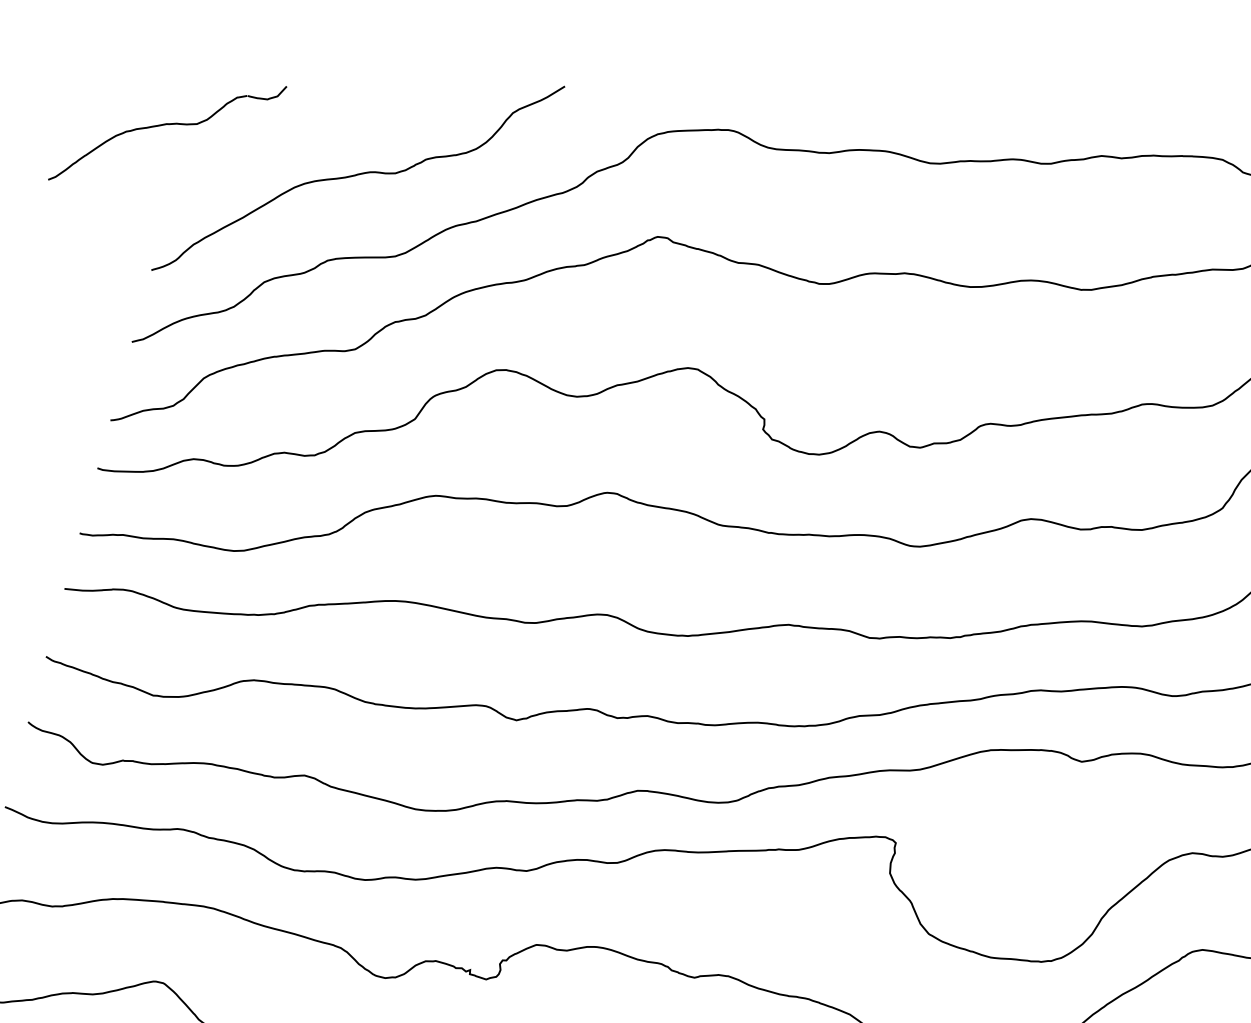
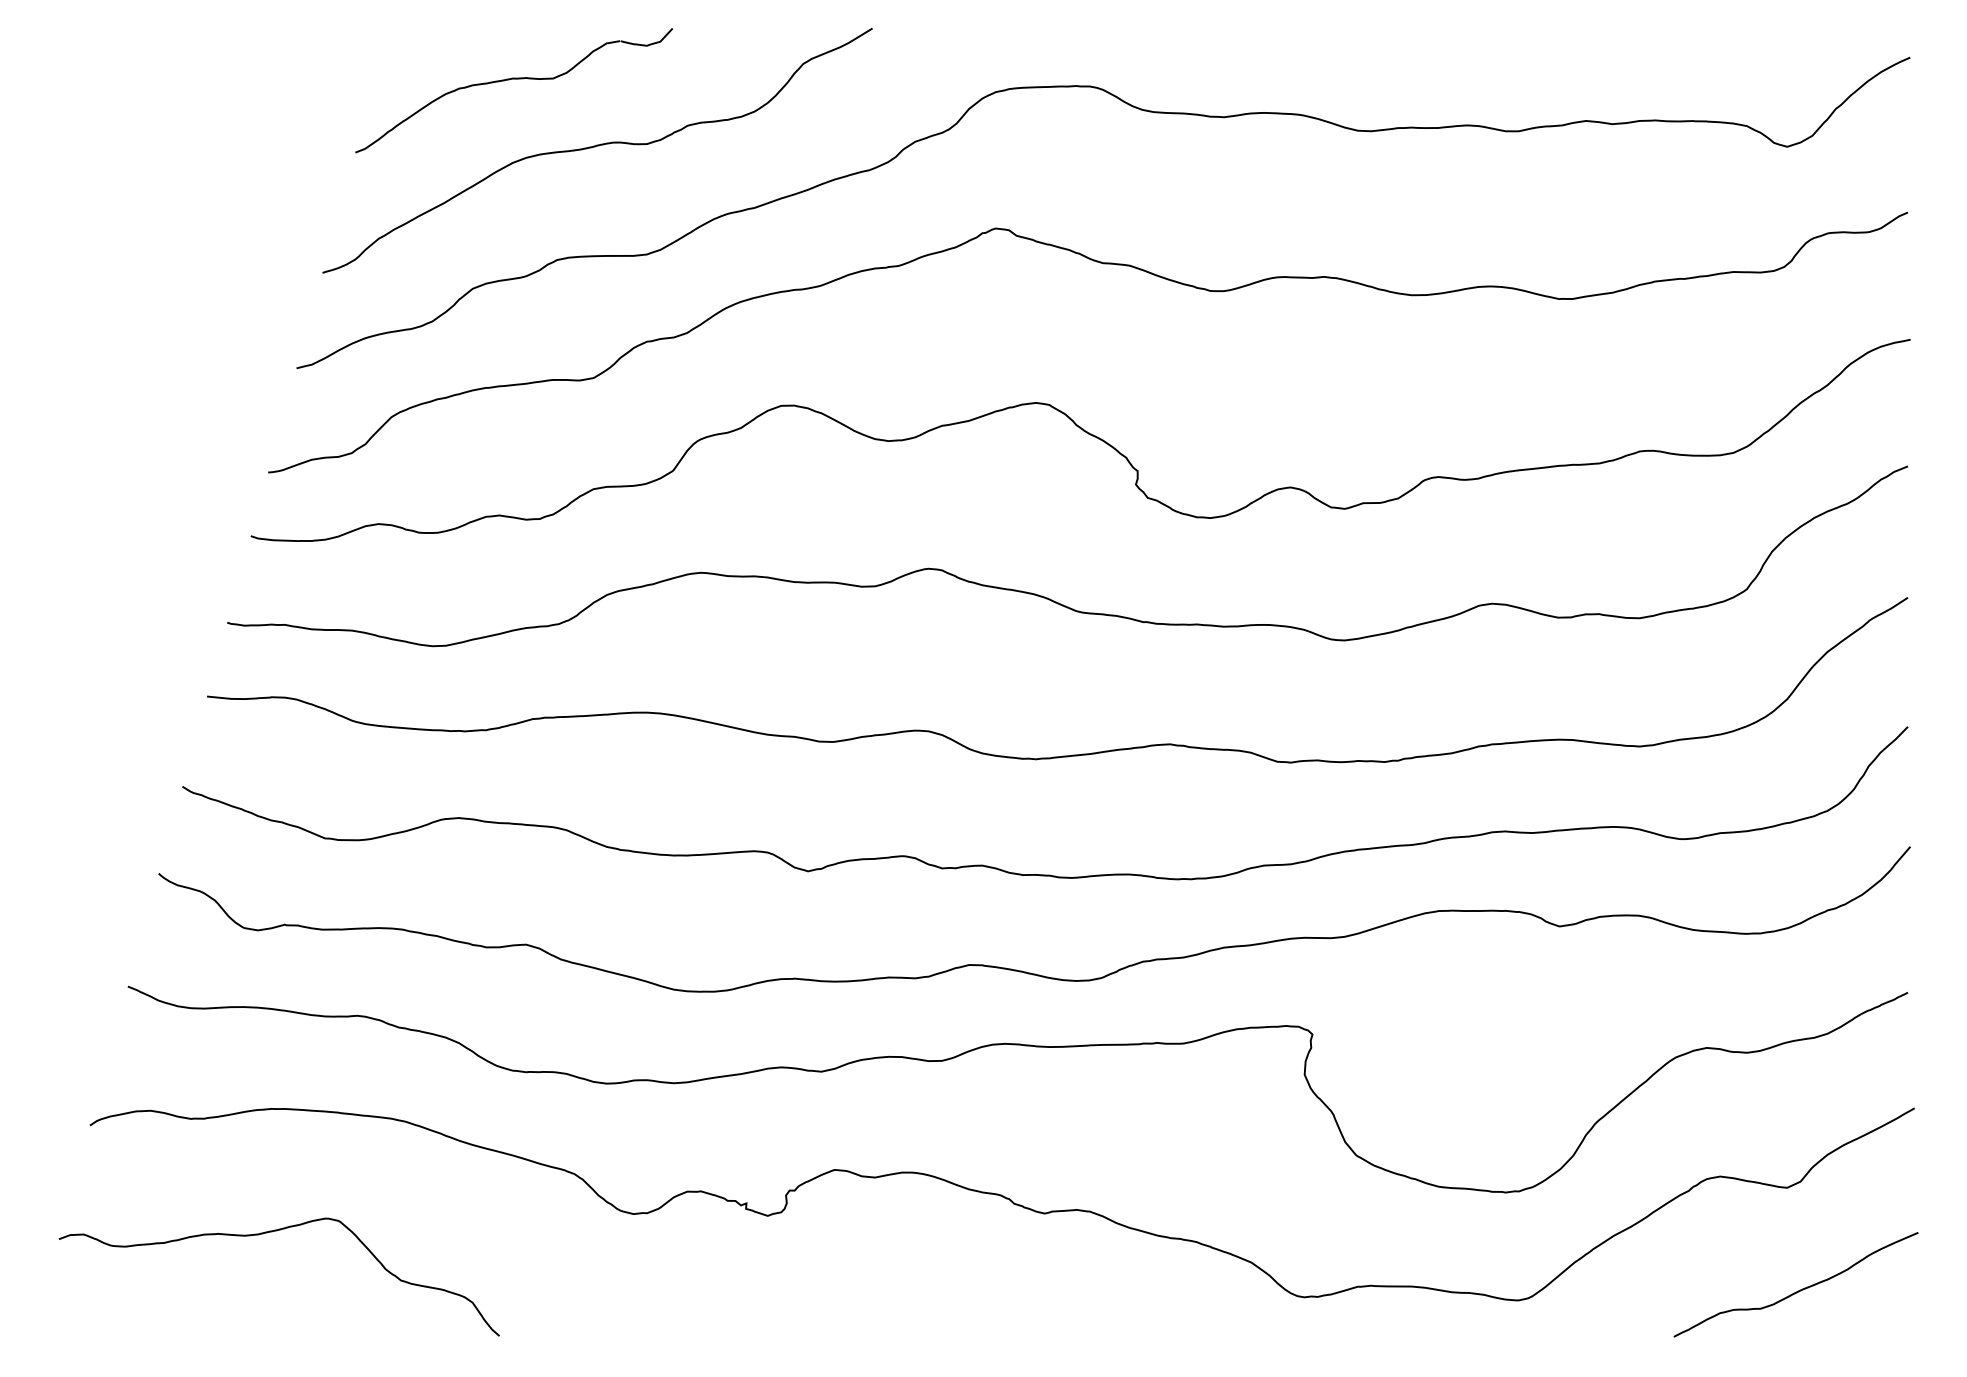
part: (167, 124) -> (514, 79), moved

